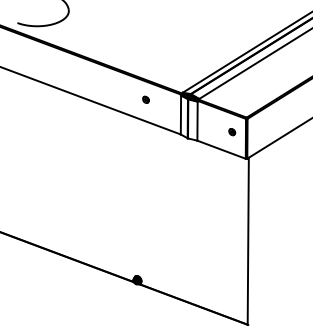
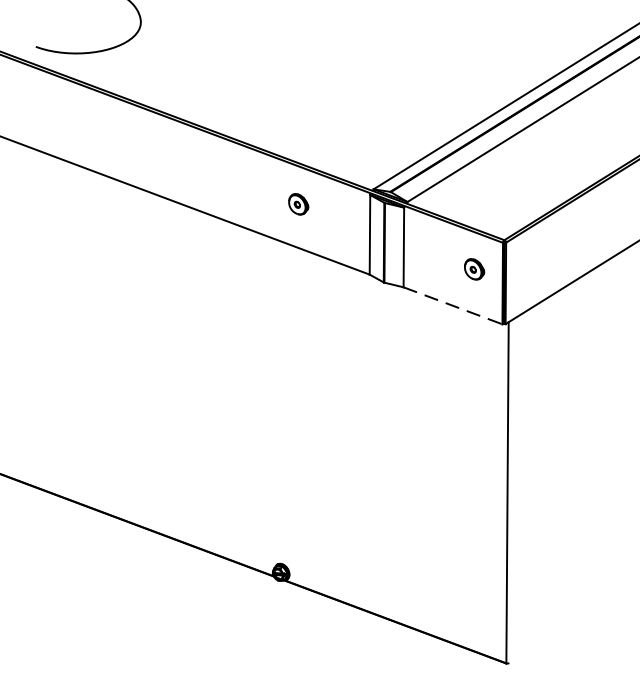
part: (145, 99) -> (297, 203), size x1.6
part: (232, 132) -> (475, 270), size x1.6
line: (221, 149) -> (452, 305), solid -> dashed

